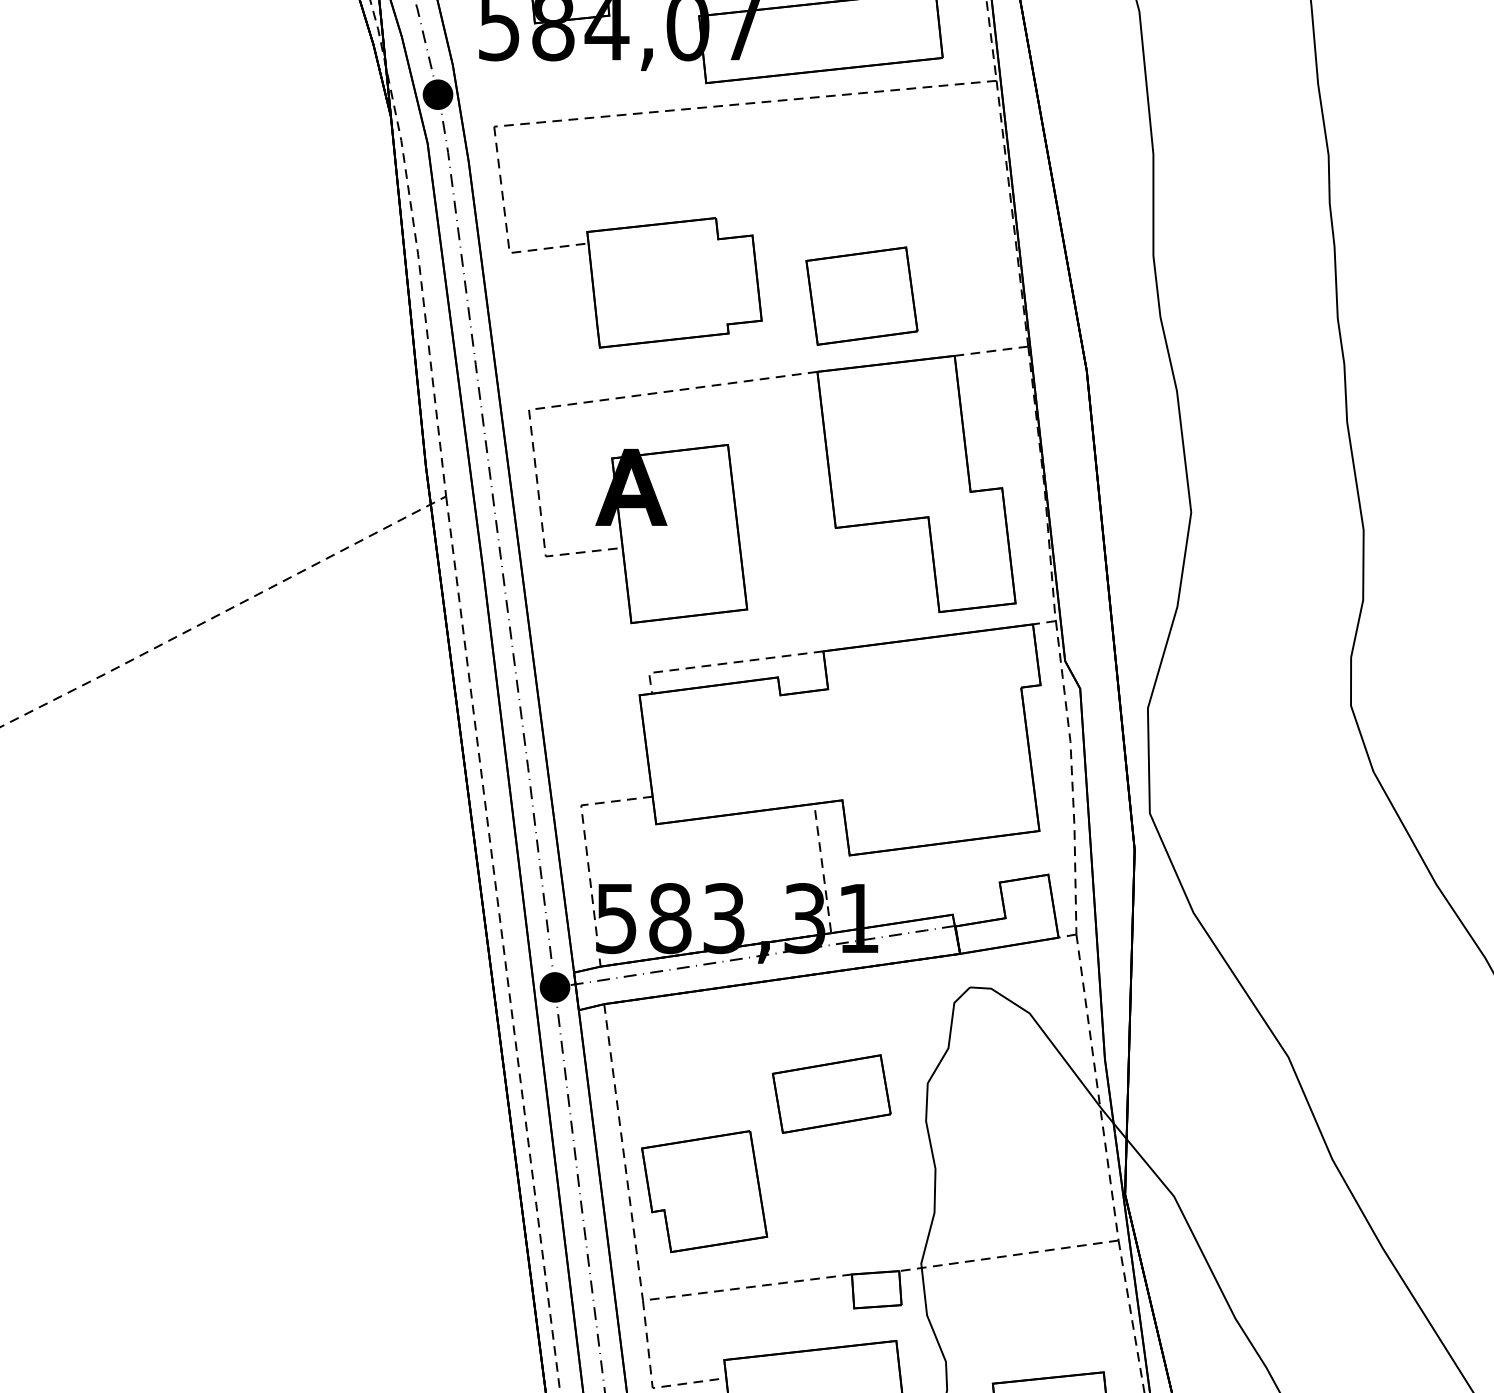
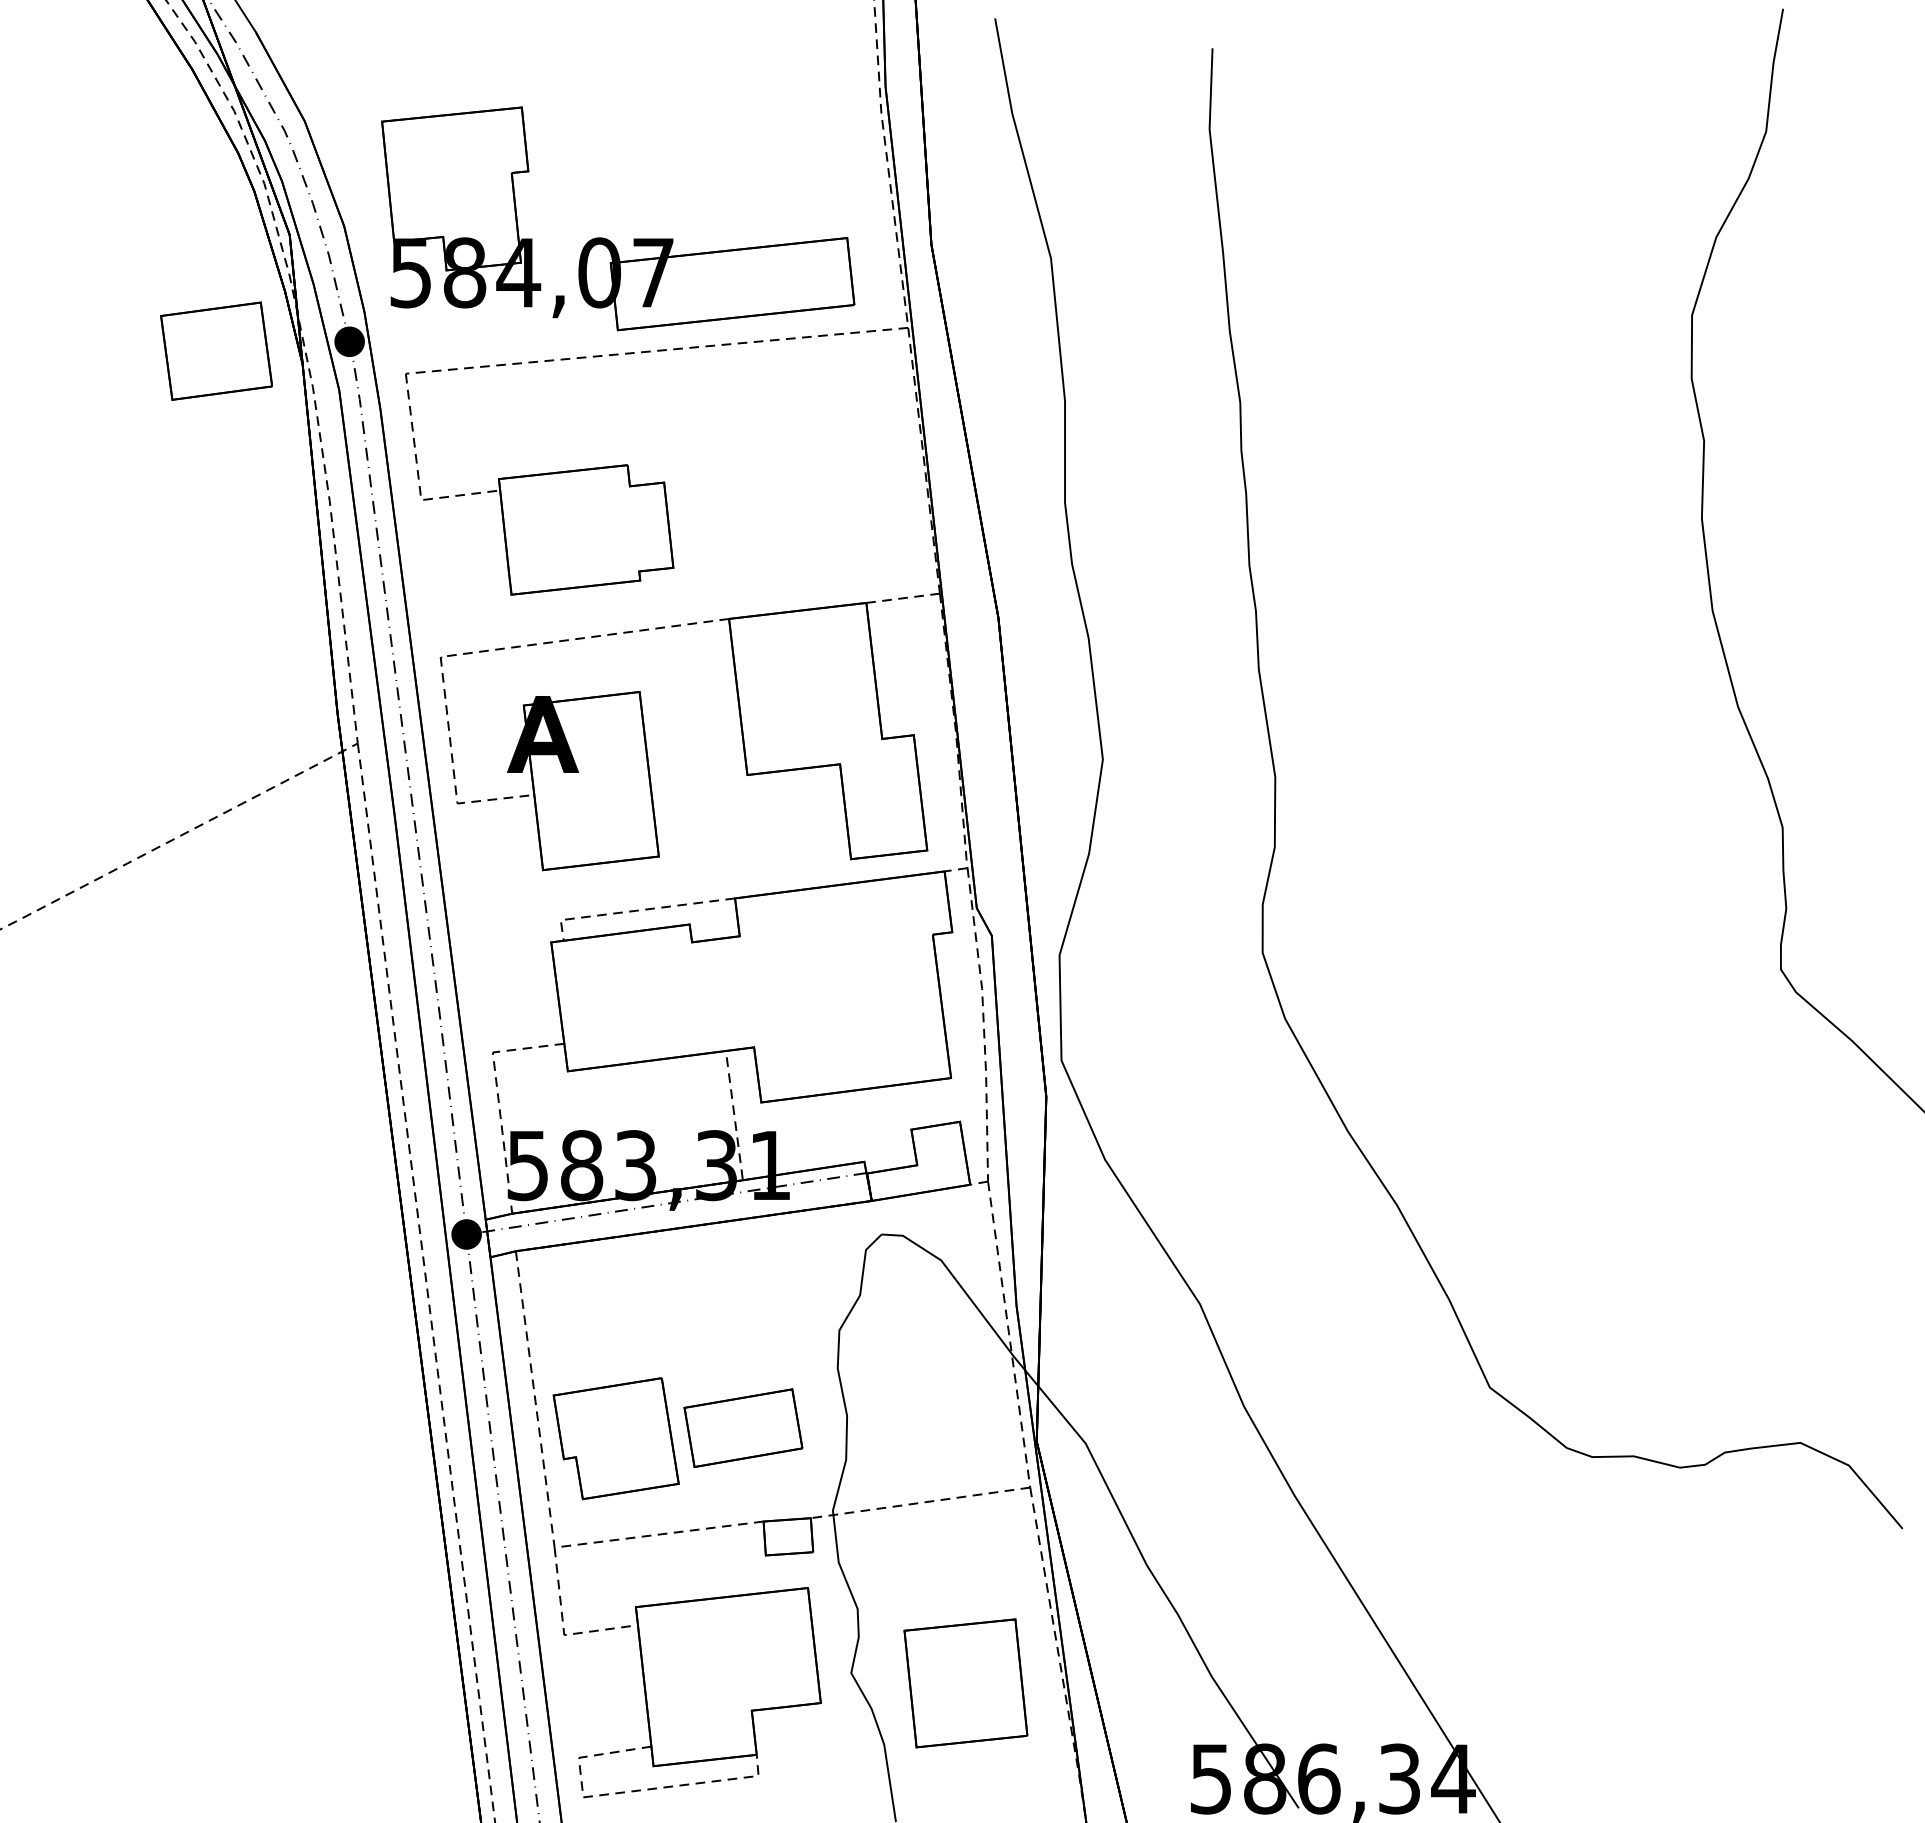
part: (861, 295) -> (216, 350), moved
part: (831, 1093) -> (743, 1427), moved

